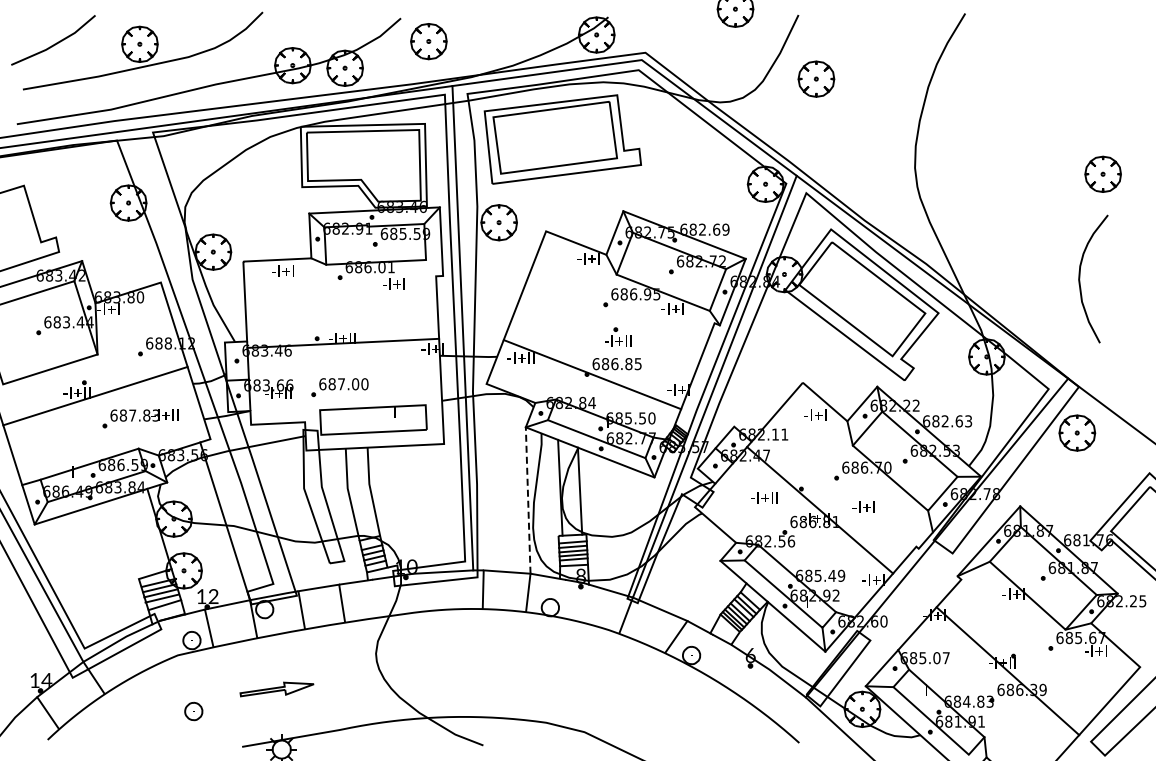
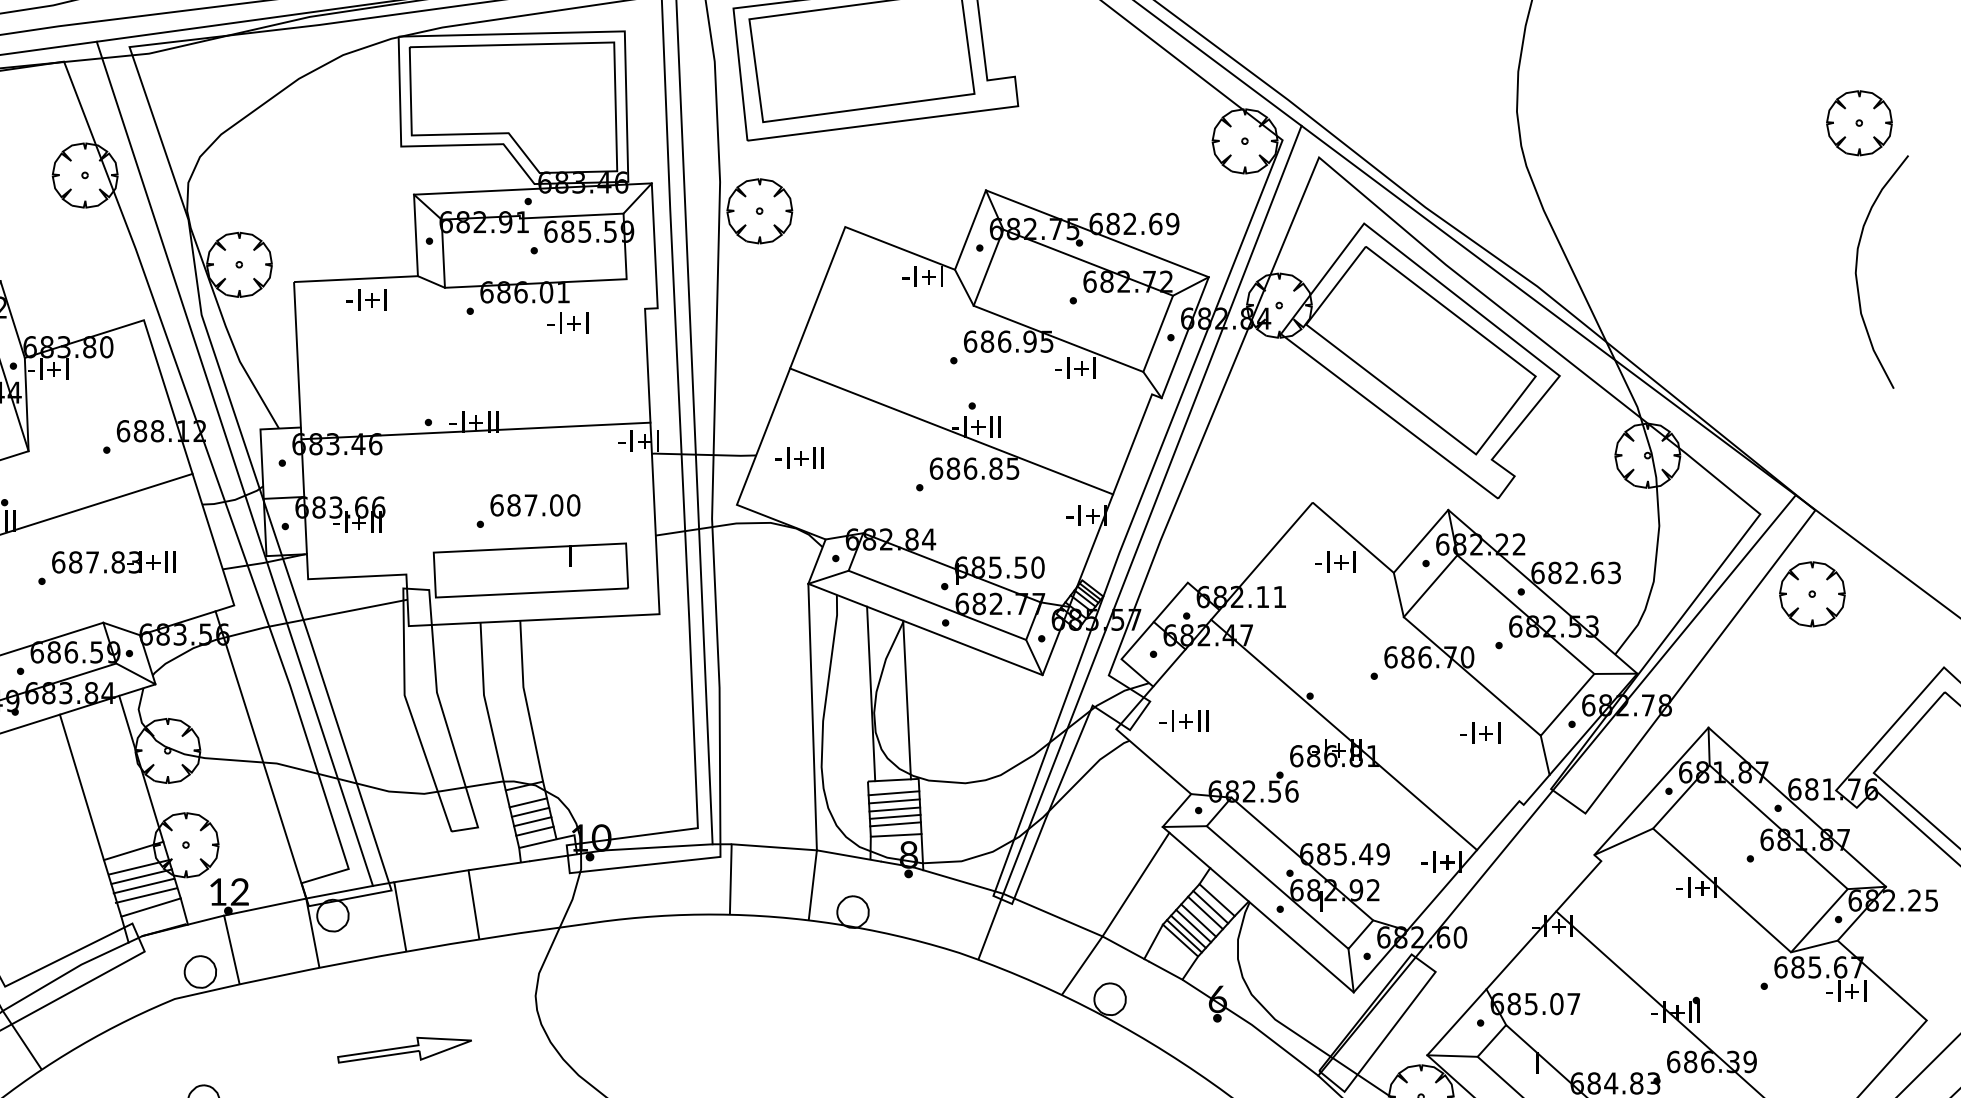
curve: (1080, 278) -> (1858, 270), moved
line: (210, 361) -> (234, 463), added
line: (592, 374) -> (951, 431), moved
part: (339, 387) -> (527, 511), moved
text: (764, 497) -> (1184, 720), moved
line: (528, 500) -> (813, 717), dashed -> solid
text: (863, 506) -> (1479, 731), moved
line: (126, 539) -> (81, 788), added
line: (705, 592) -> (1135, 884), added
part: (276, 689) -> (403, 1050), moved

